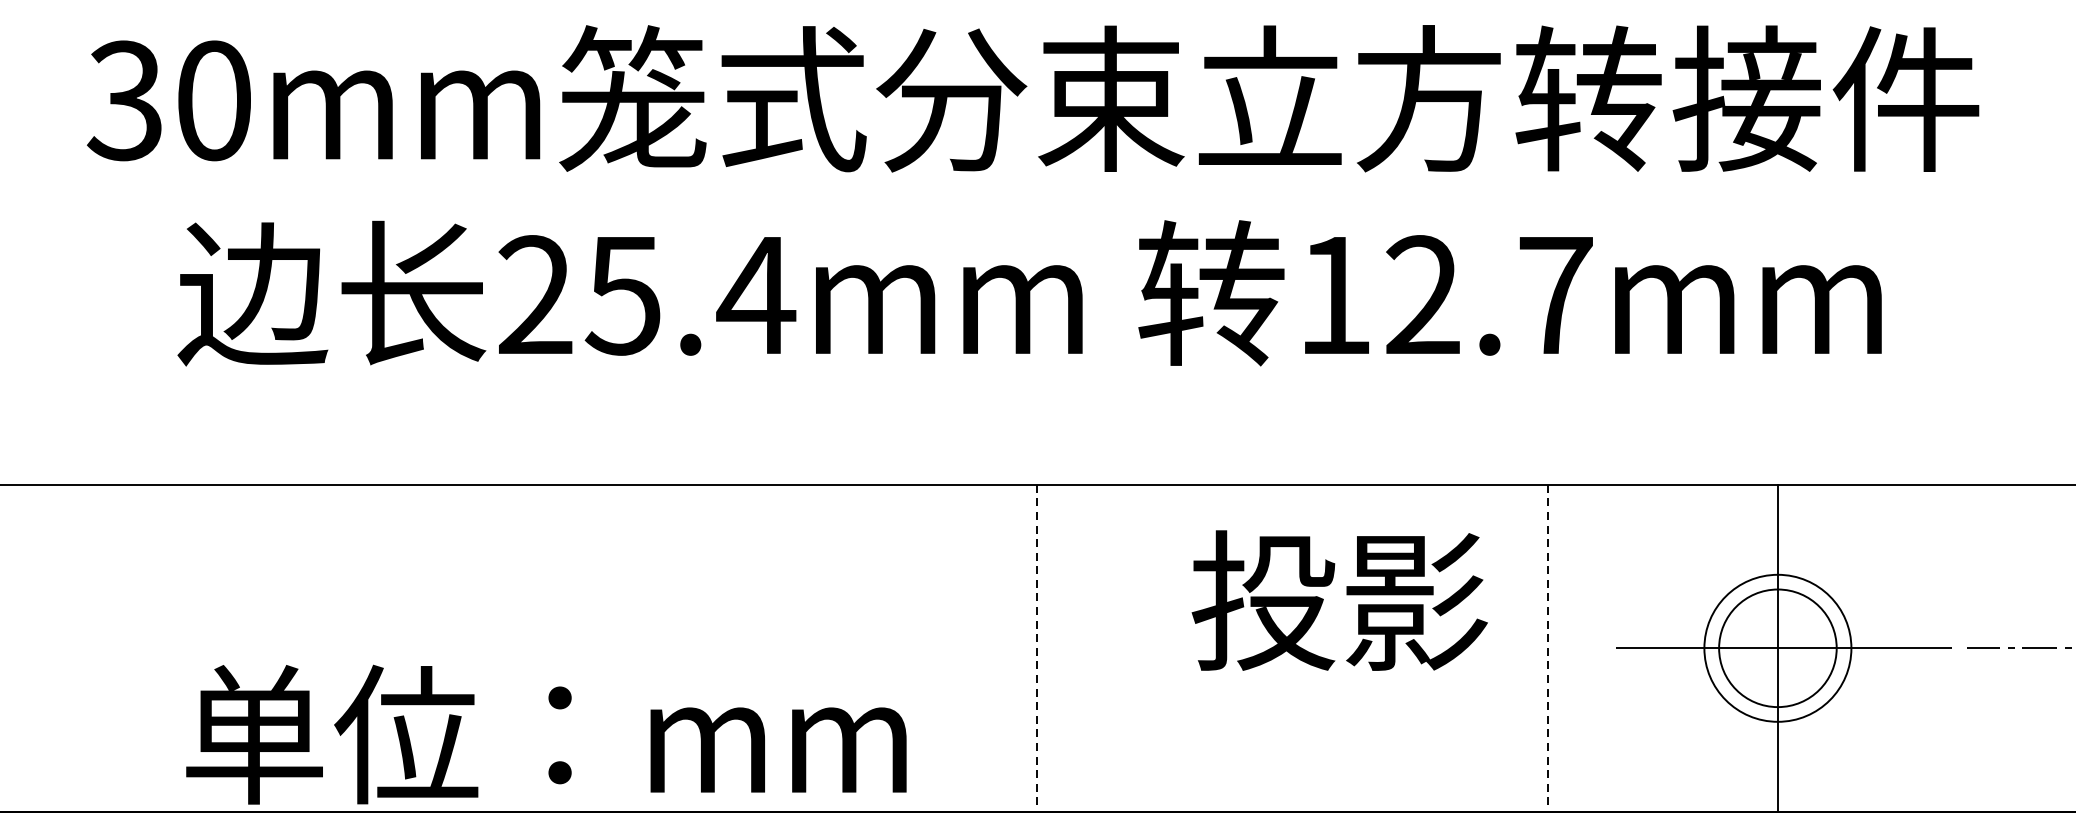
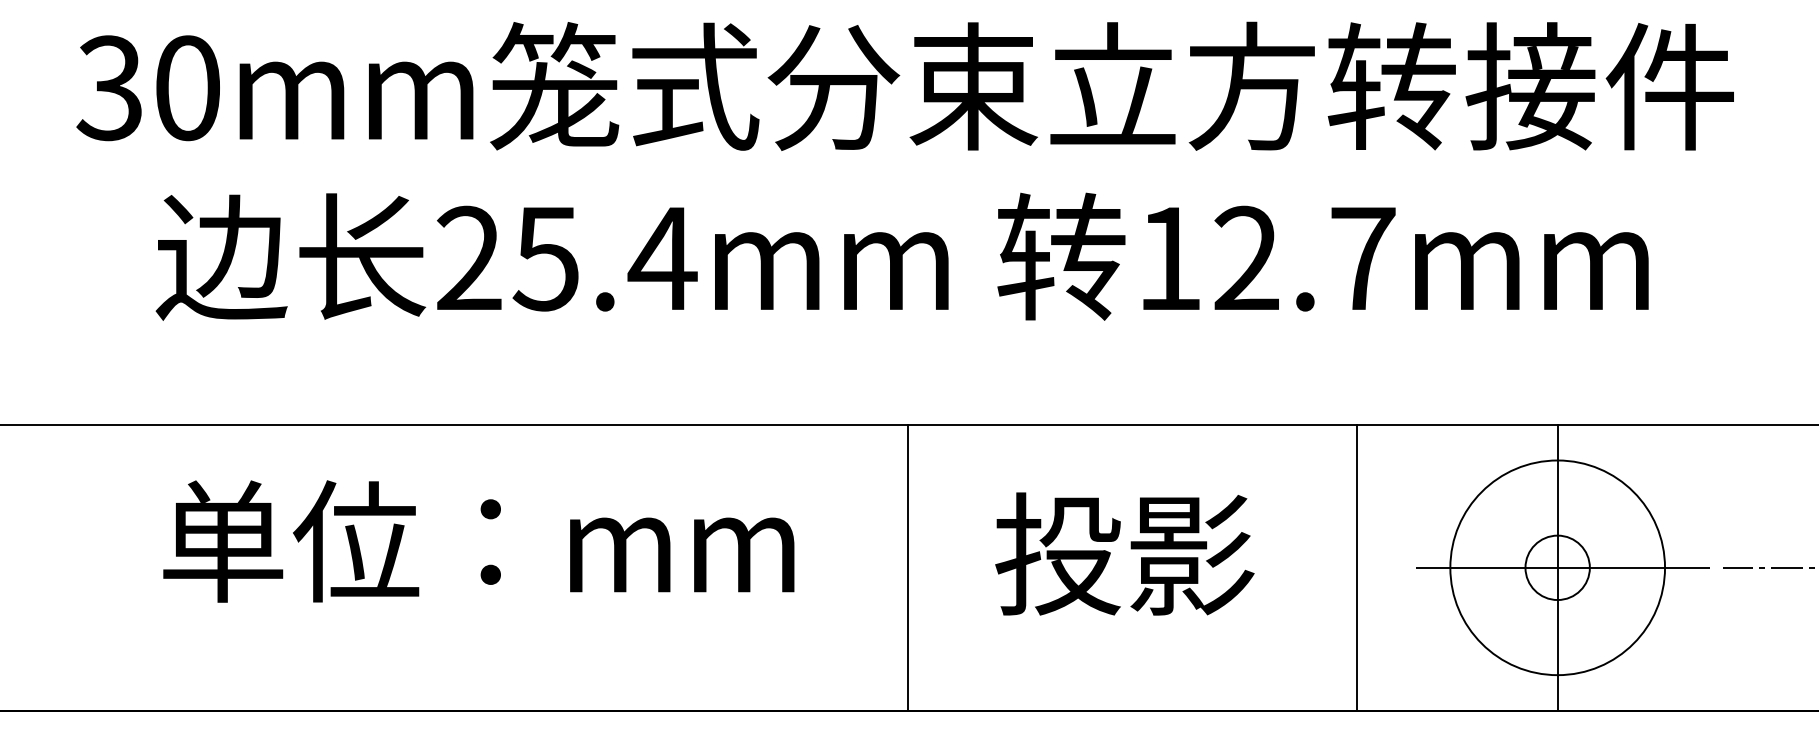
text: (1339, 599) -> (1124, 553), moved
circle: (1777, 647) -> (1557, 567), size x0.62
circle: (1777, 647) -> (1557, 567), size x1.67
line: (1036, 649) -> (908, 568), dashed -> solid
line: (1548, 649) -> (1356, 568), dashed -> solid
text: (546, 734) -> (478, 541), moved

